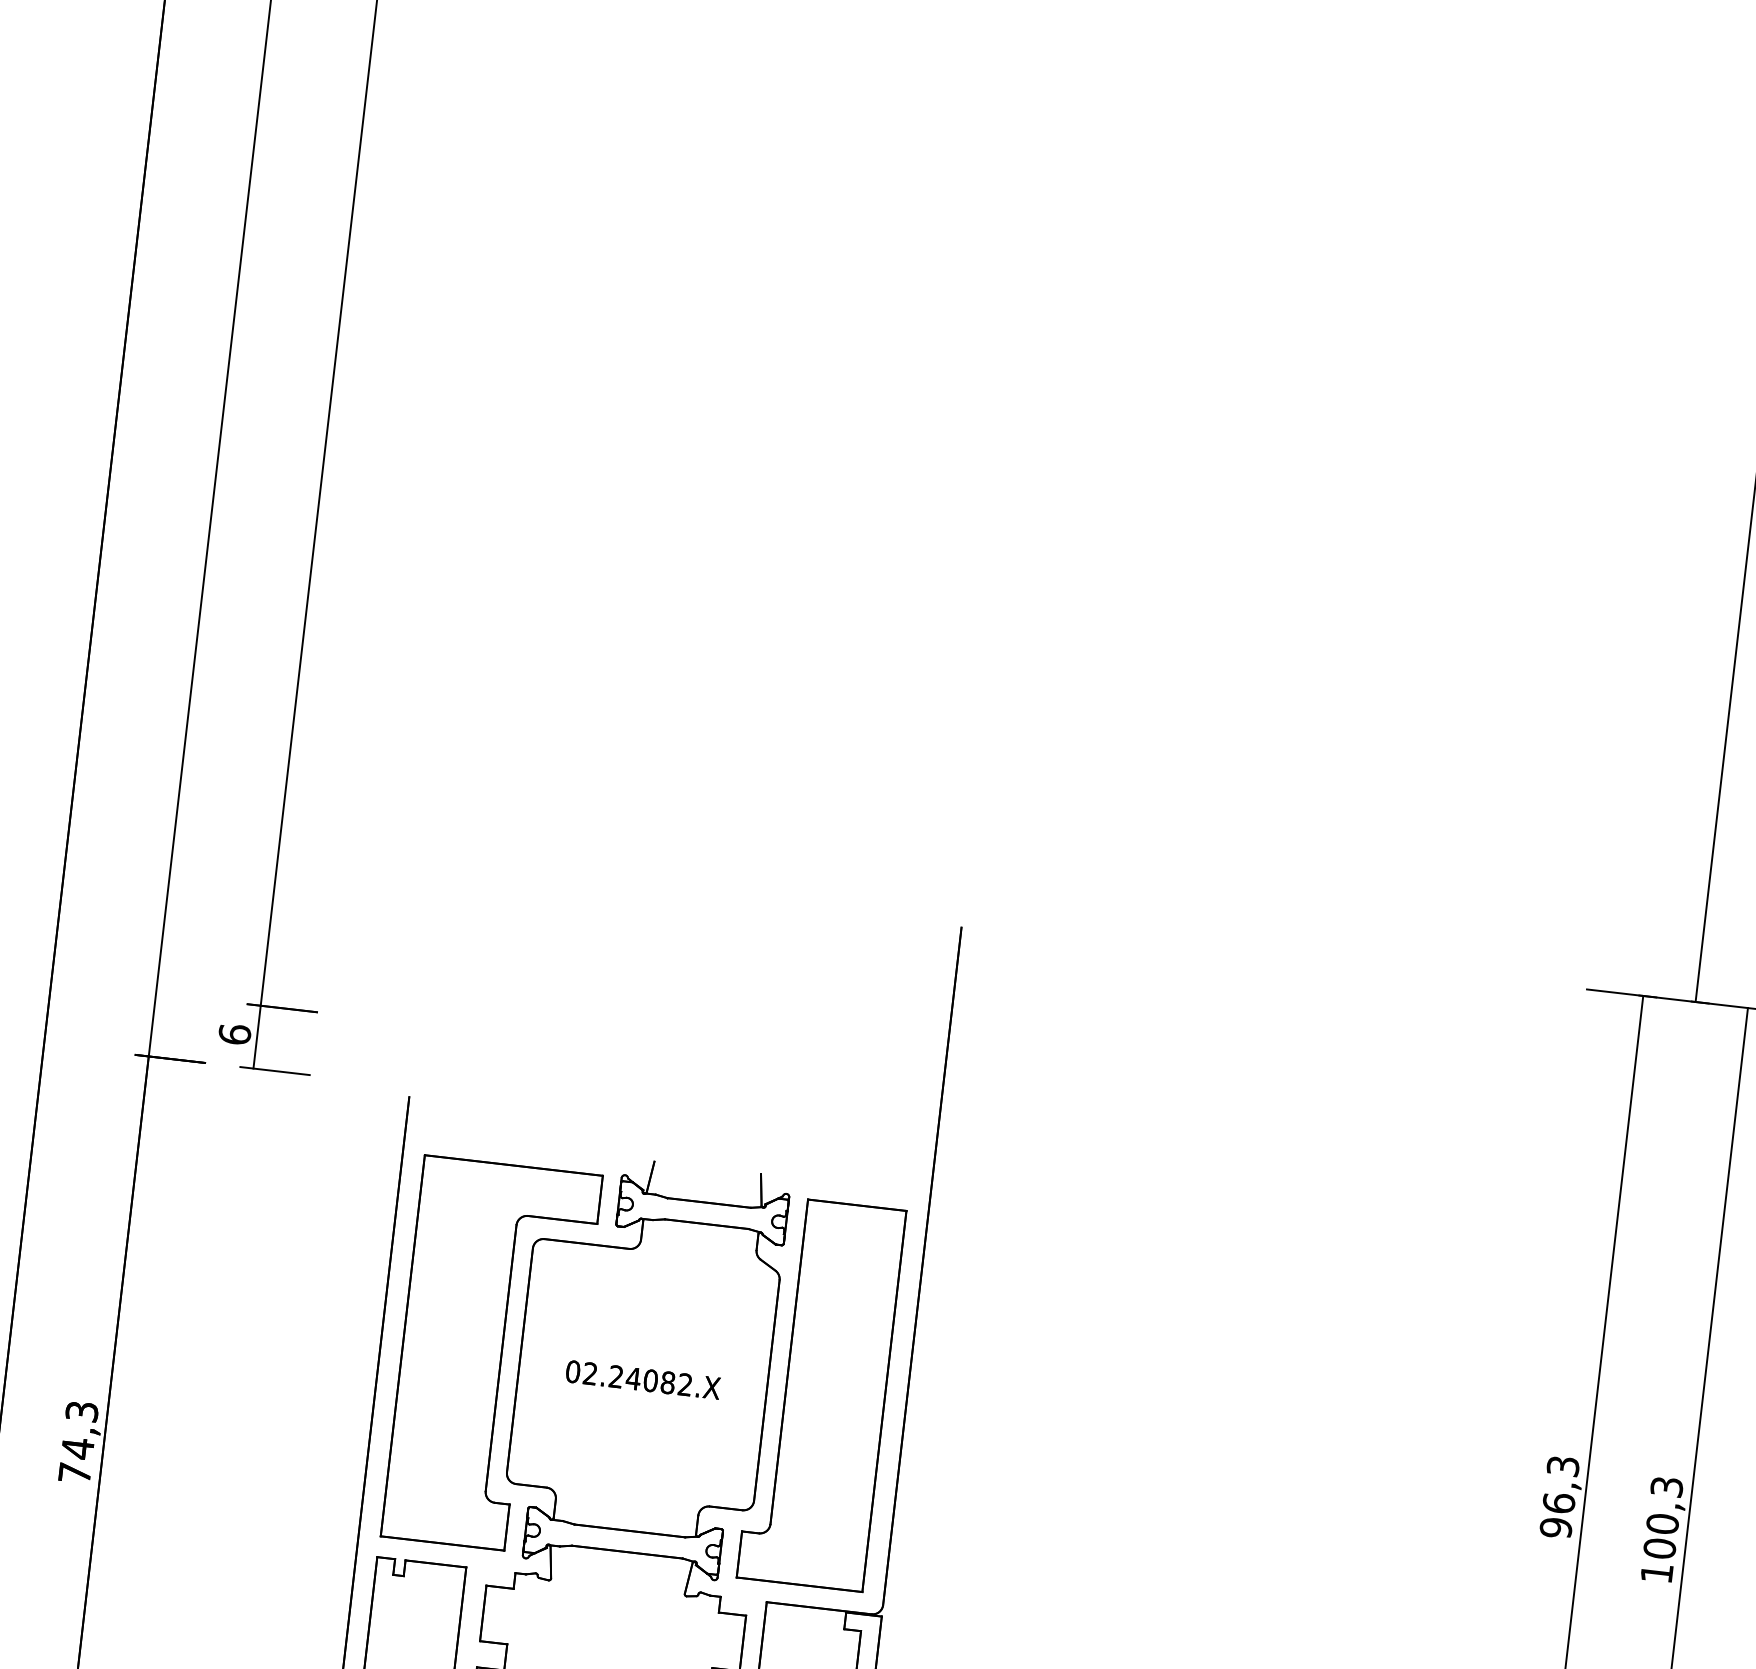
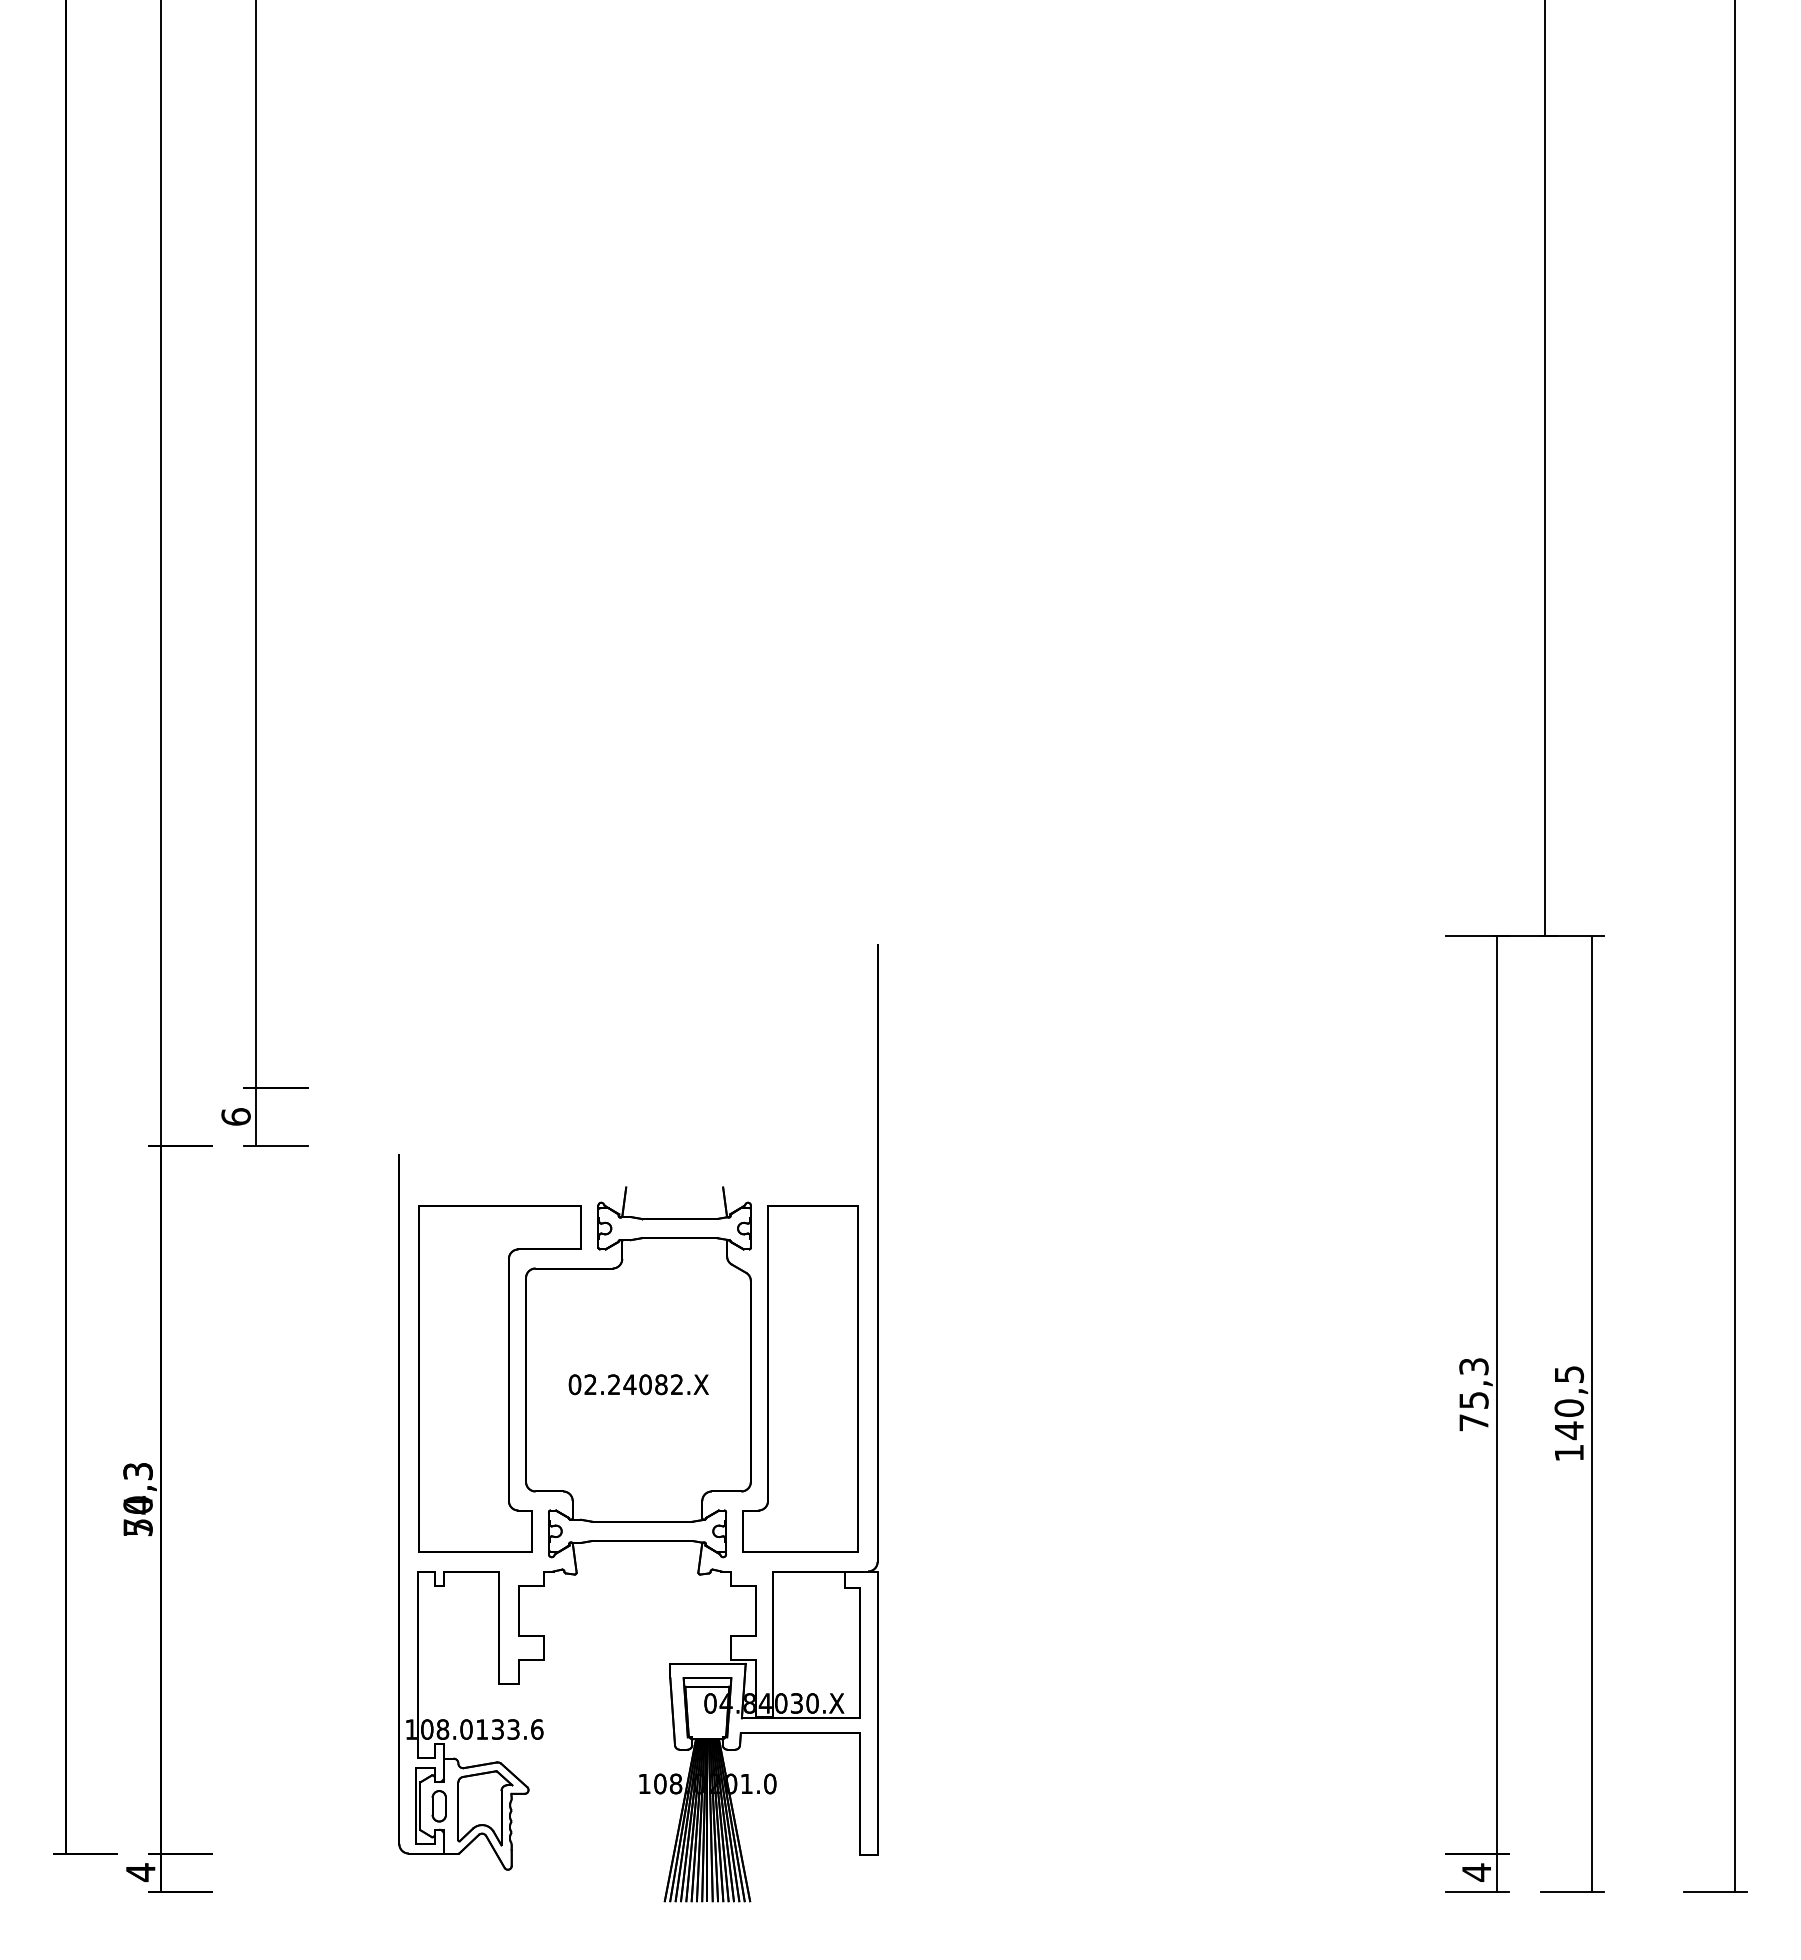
text: (75, 1460) -> (137, 1516), 74,3 -> 50,3
text: (1557, 1515) -> (1473, 1411), 96,3 -> 75,3
text: (1663, 1518) -> (1569, 1403), 100,3 -> 140,5

